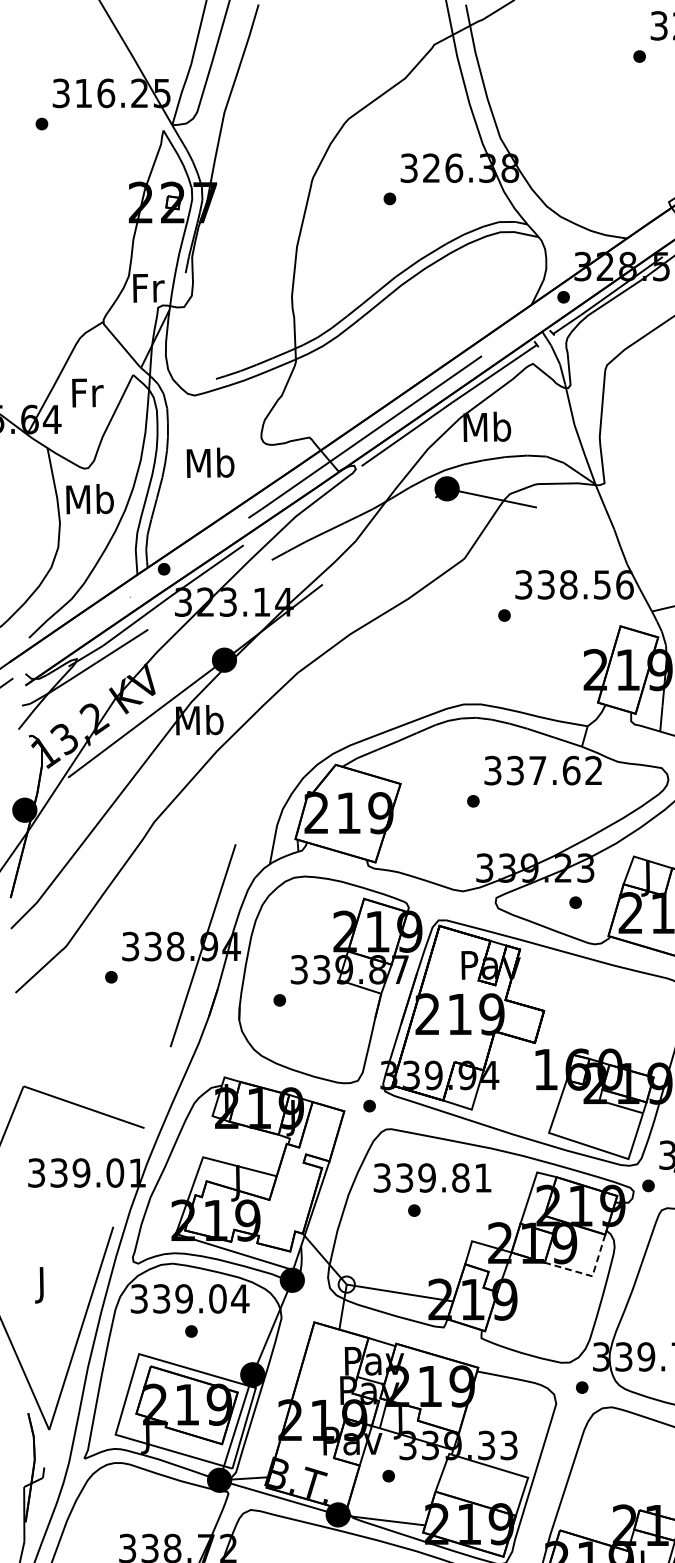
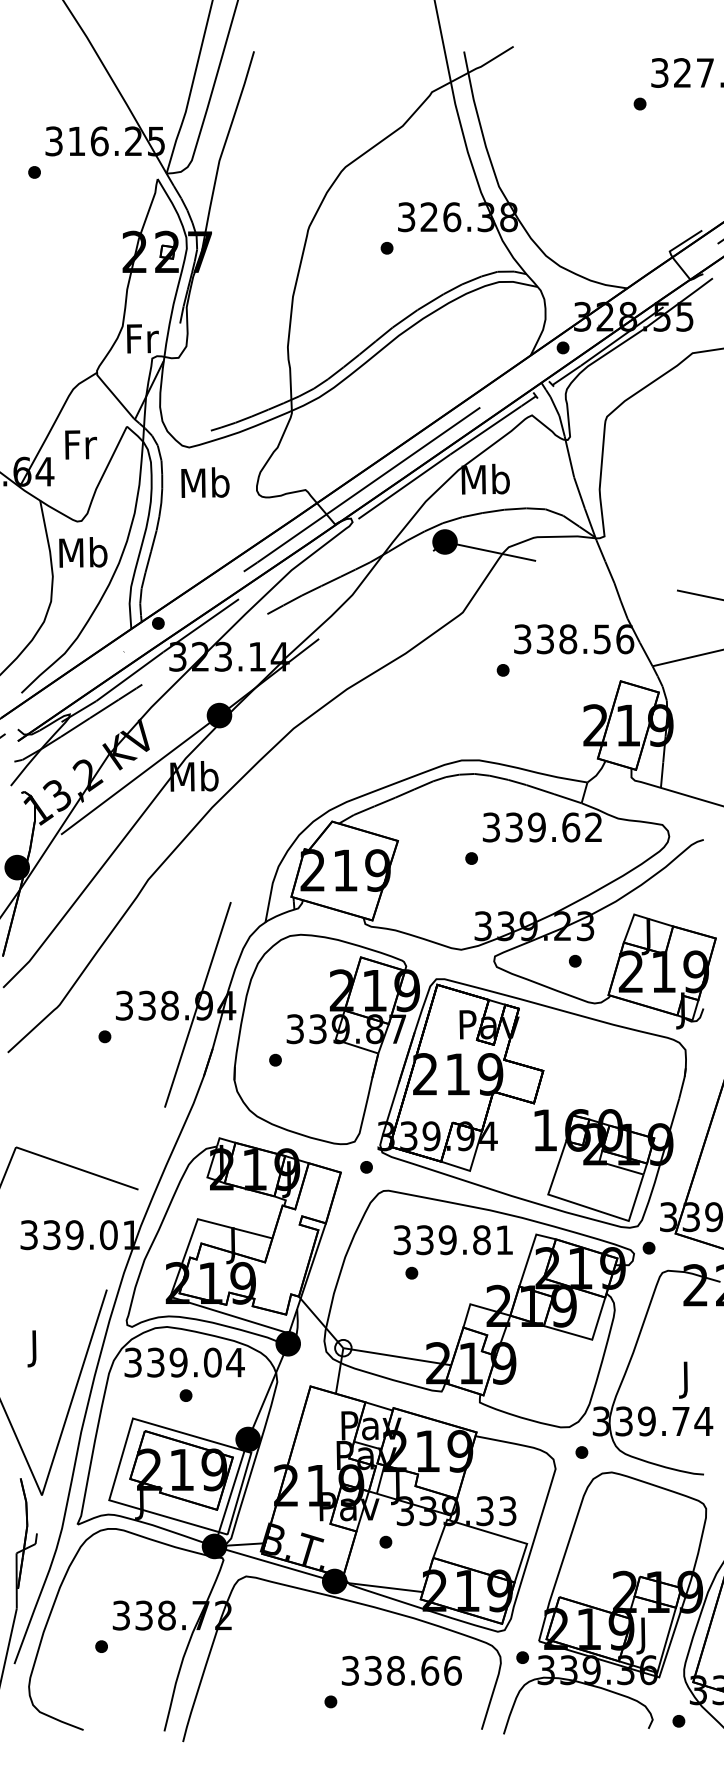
text: (210, 462) -> (205, 482), moved
text: (537, 770) -> (536, 827), 337.62 -> 339.62
text: (431, 1178) -> (452, 1240), moved
line: (589, 1275) -> (589, 1338), dashed -> solid

